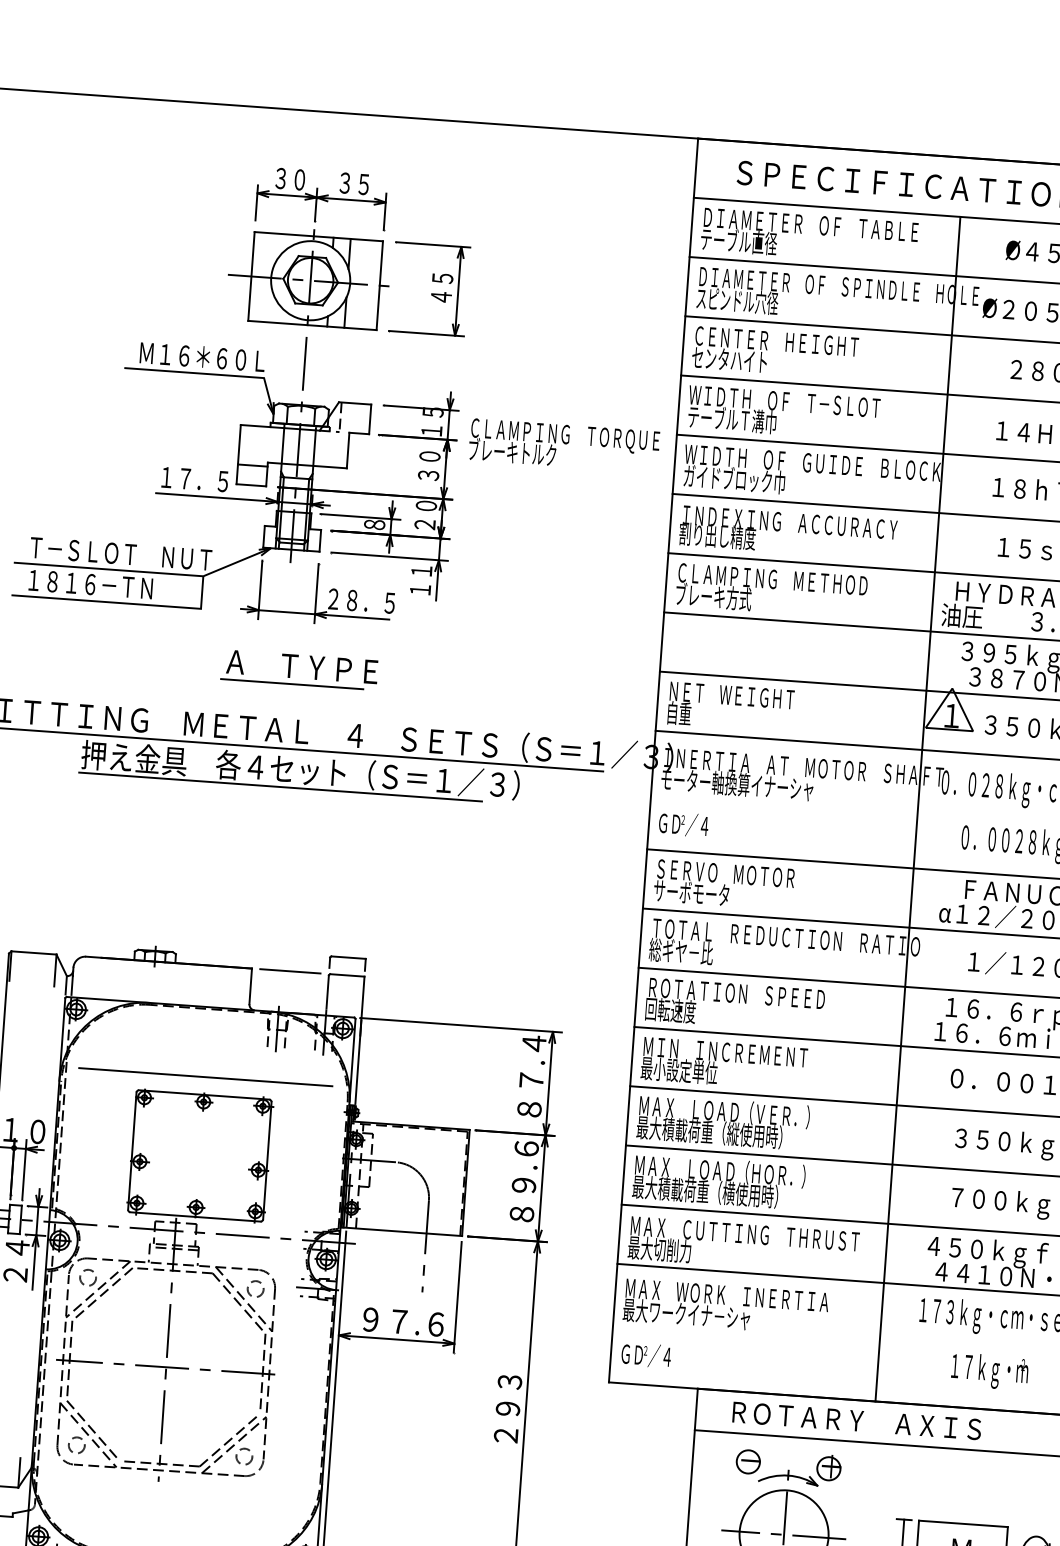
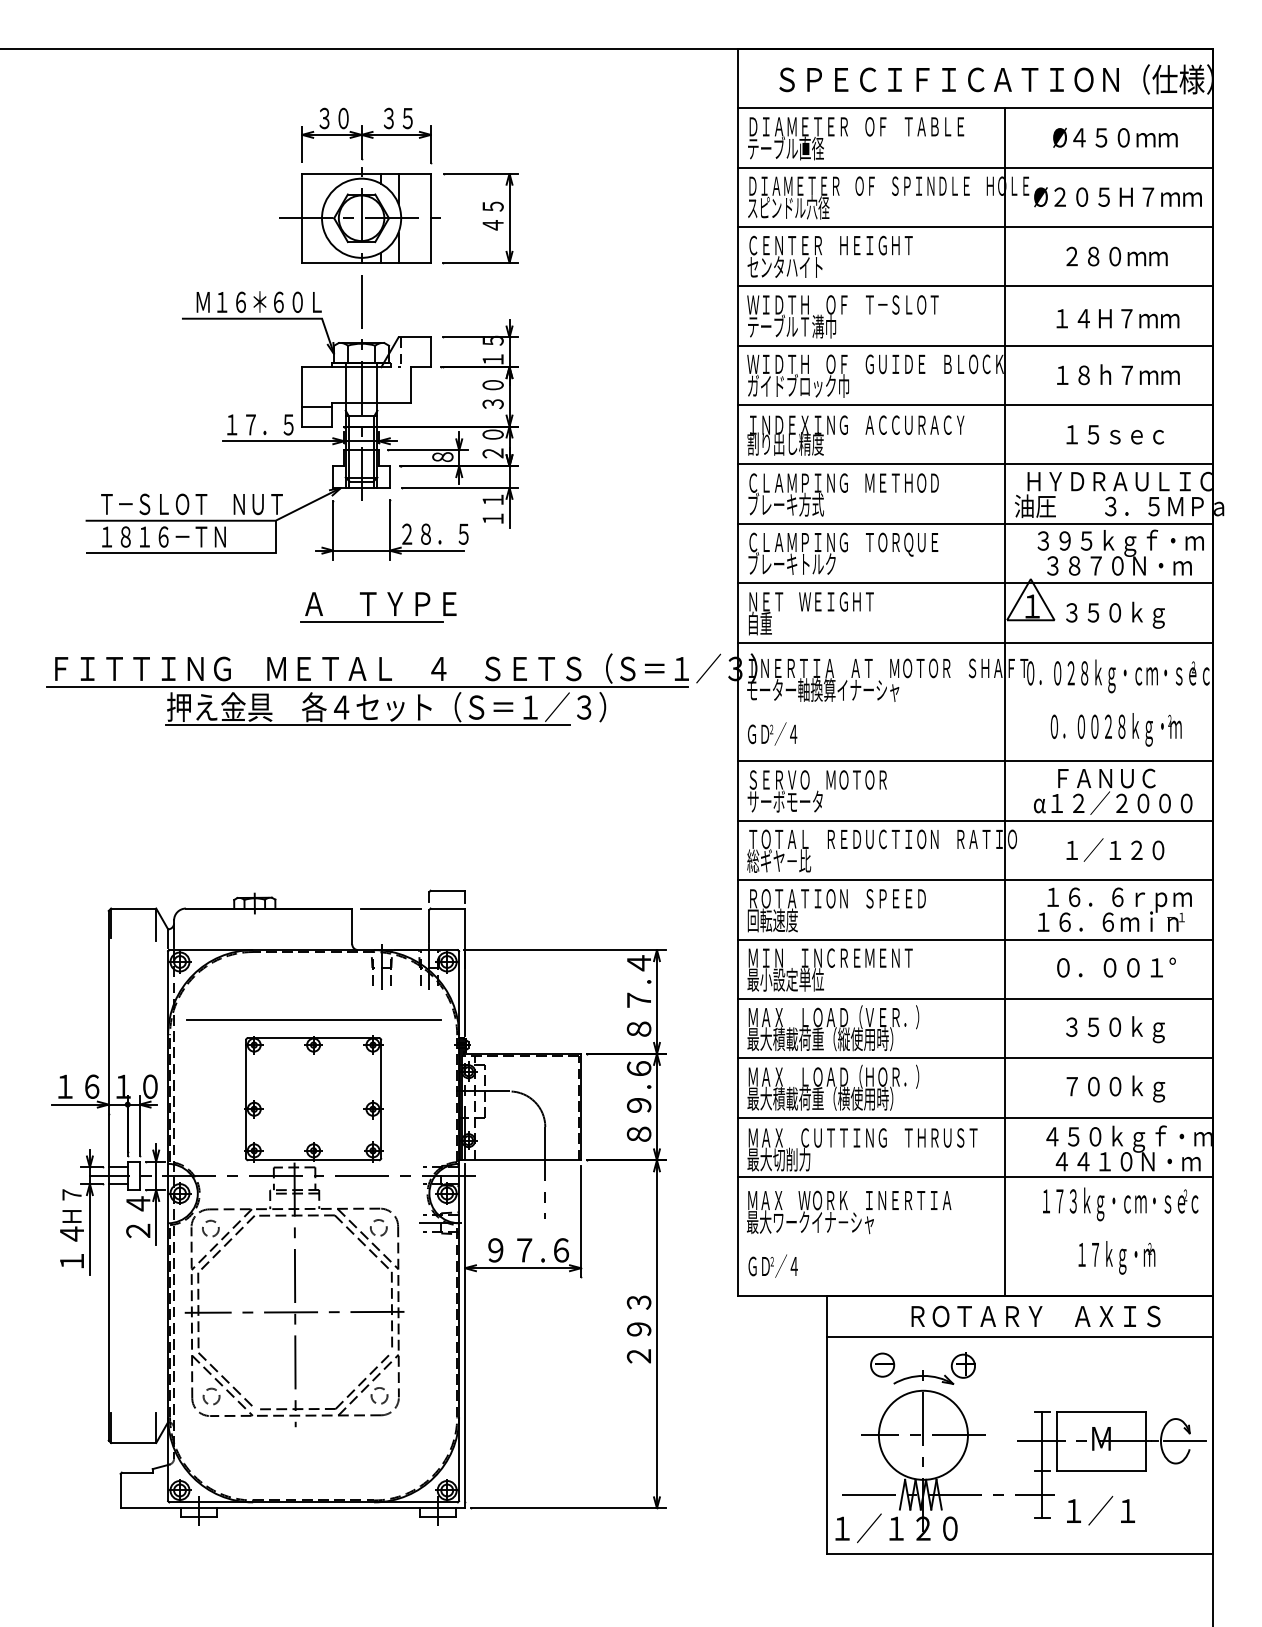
text: (564, 445) -> (843, 553), moved
text: (856, 1420) -> (1035, 1316), moved

